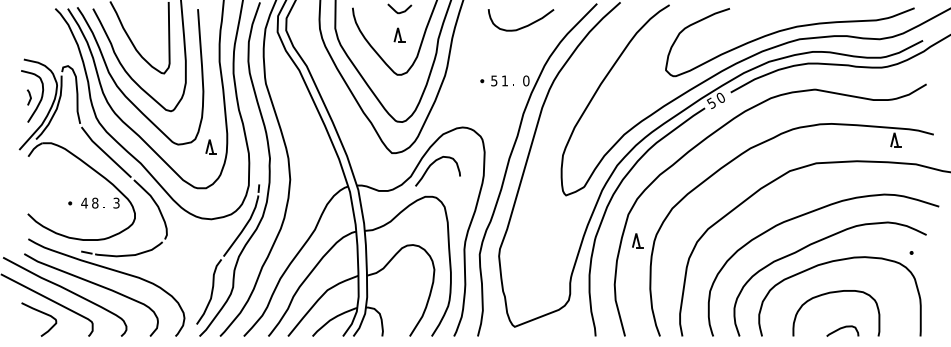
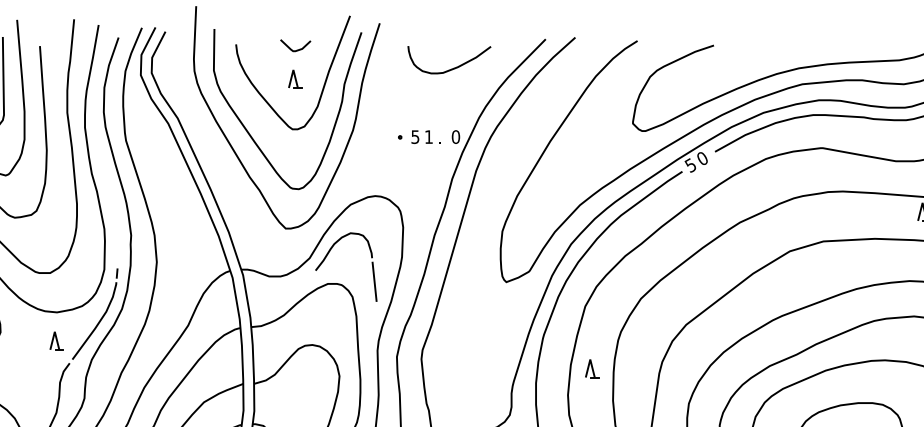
part: (210, 146) -> (55, 340), moved
line: (461, 195) -> (373, 282), added
part: (637, 240) -> (591, 368), moved

